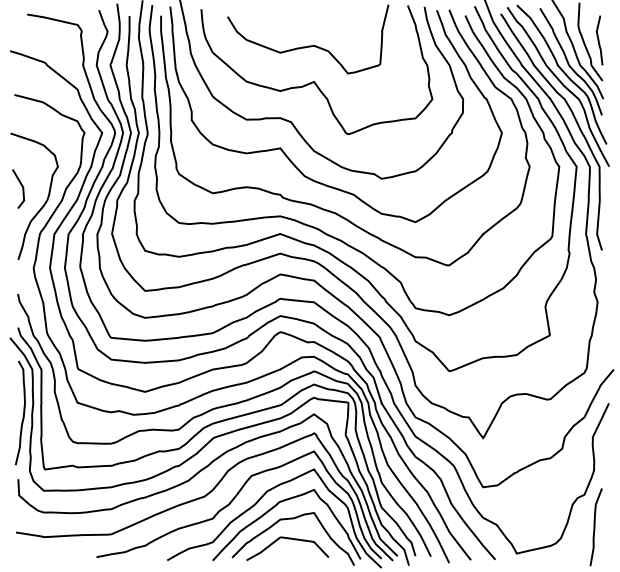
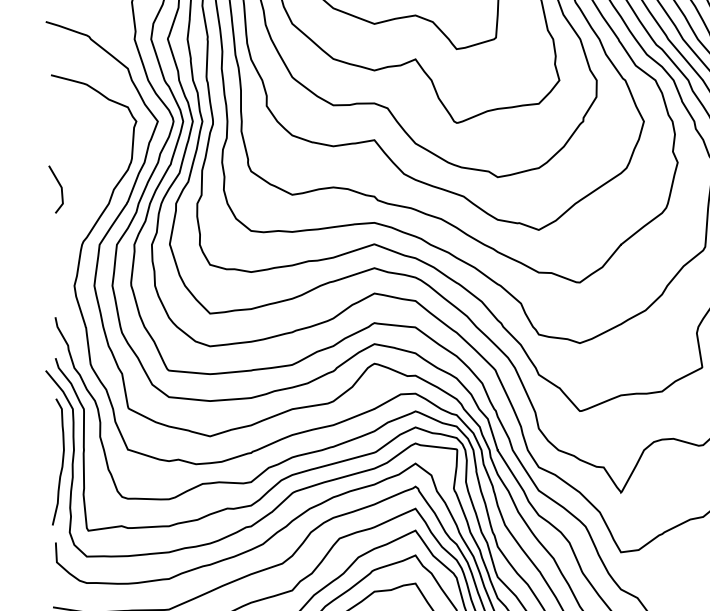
curve: (44, 202) -> (87, 206), removed

